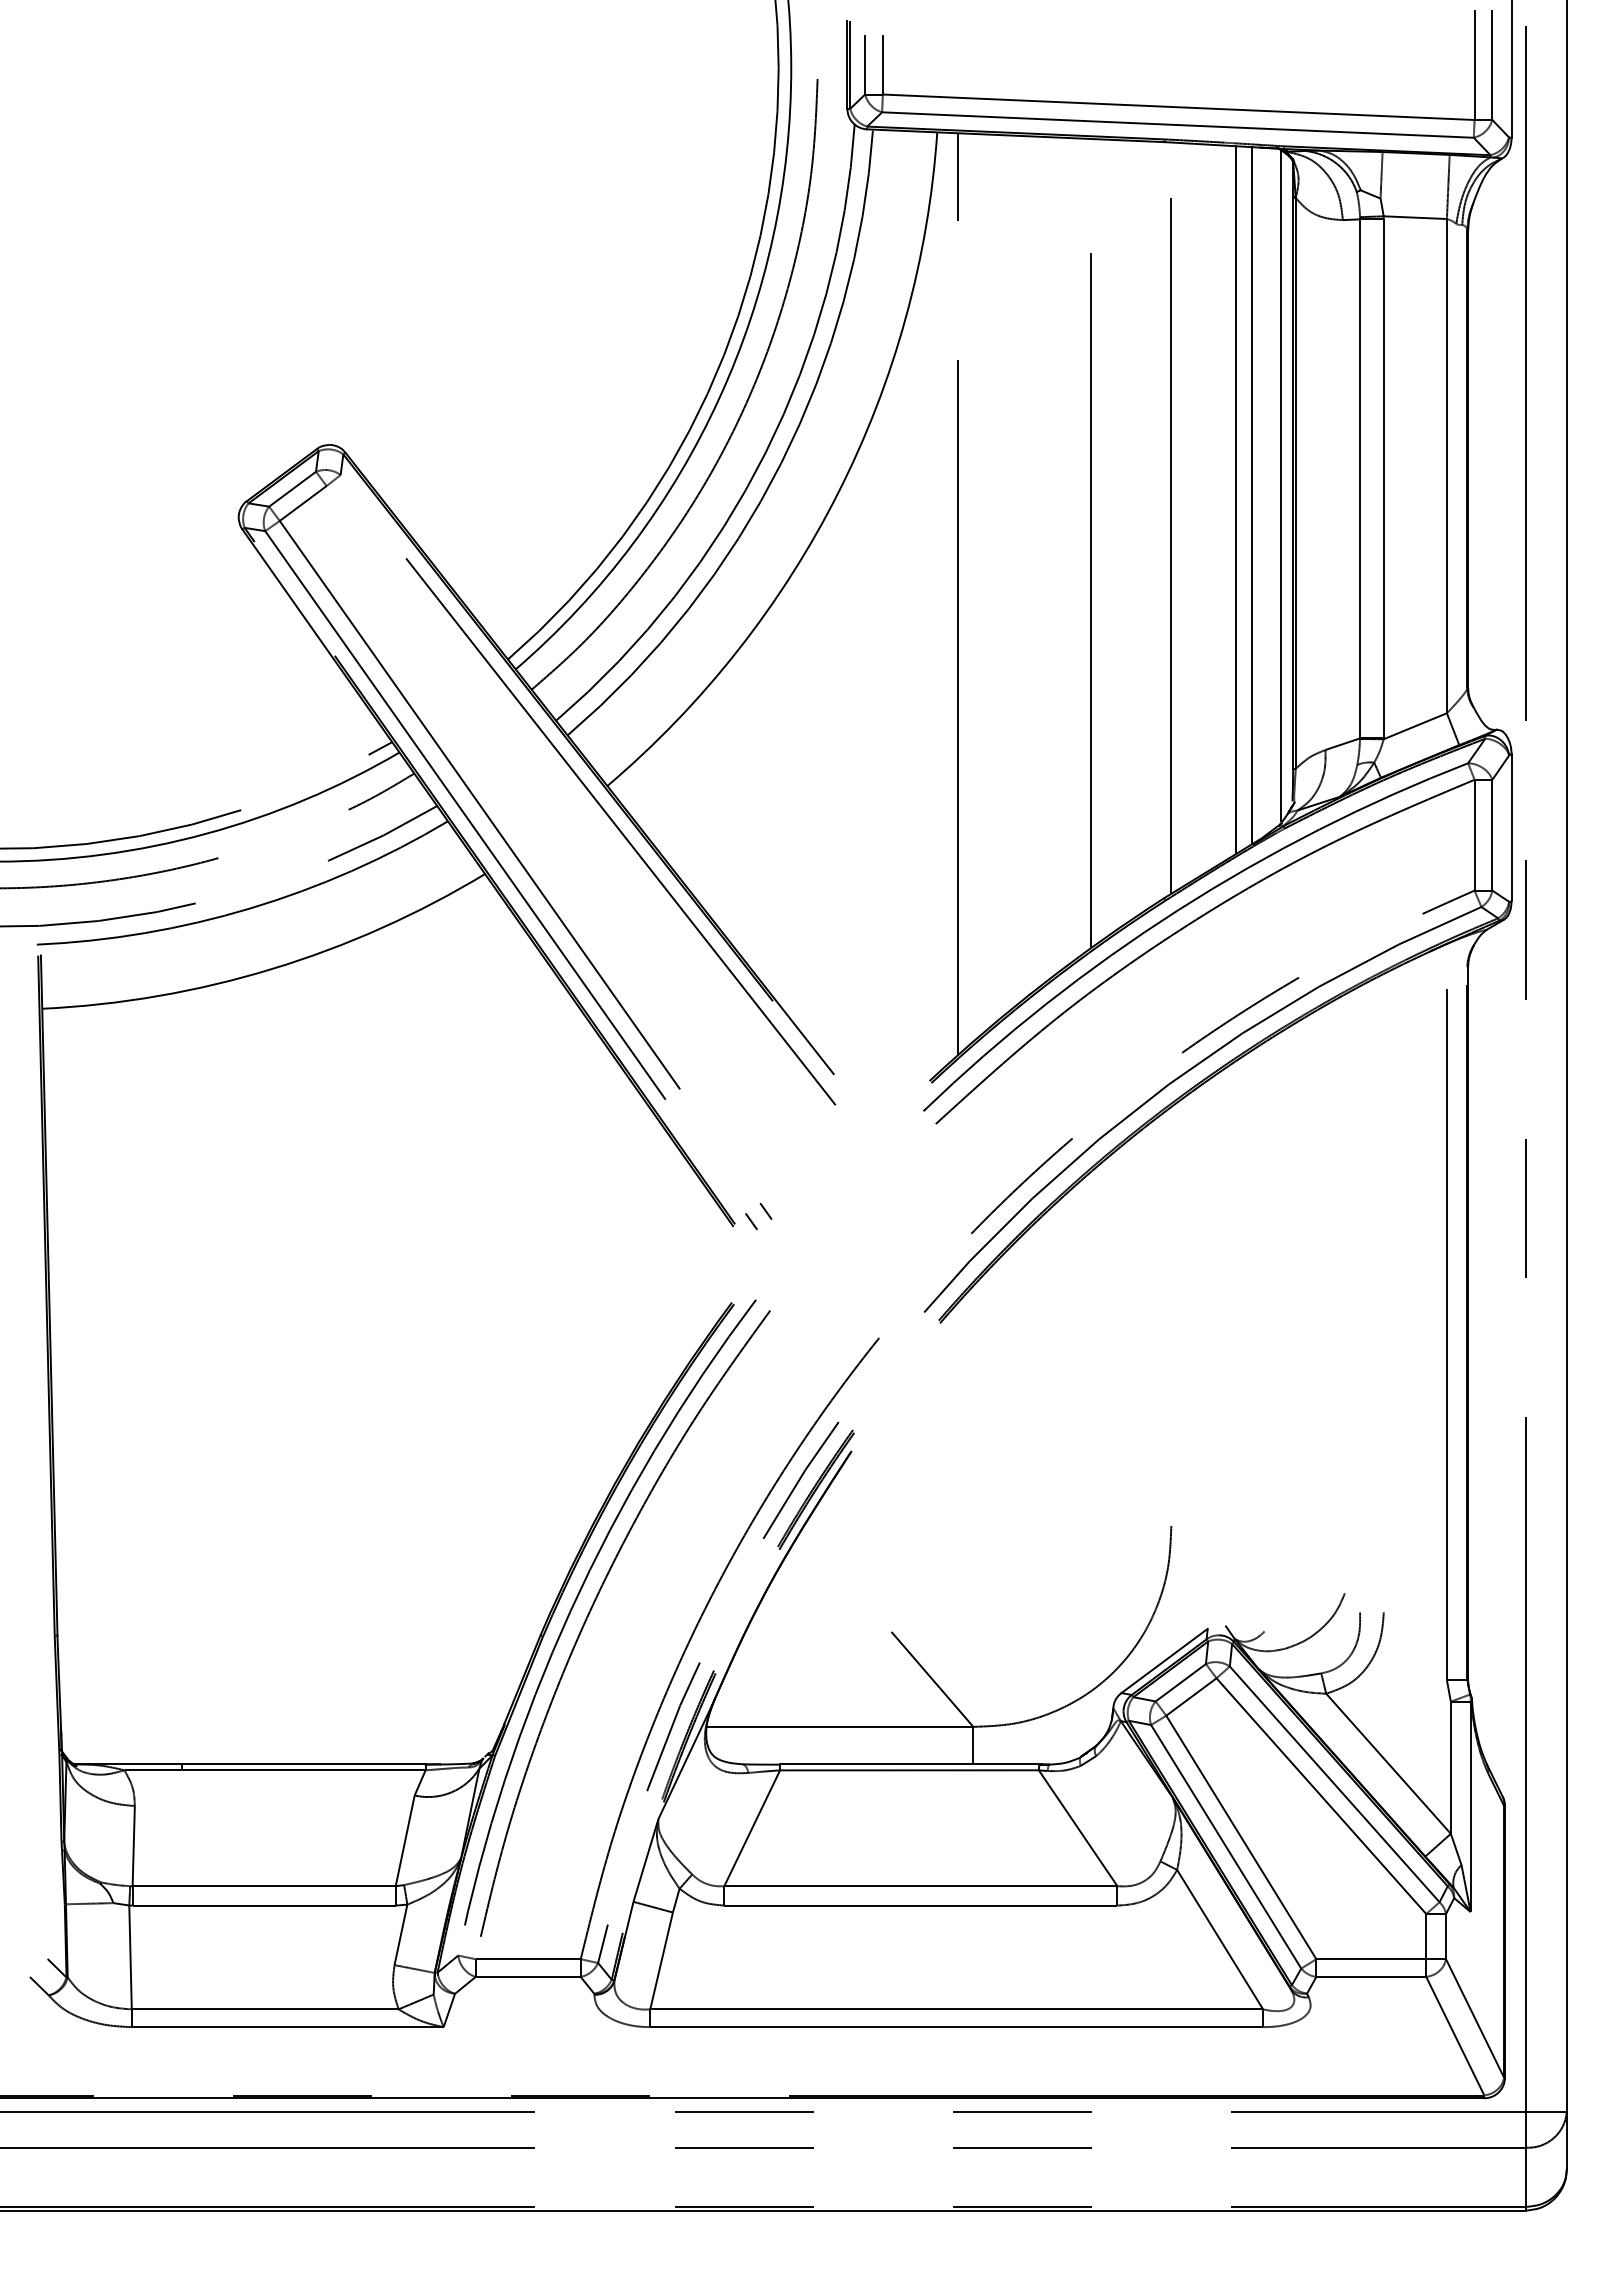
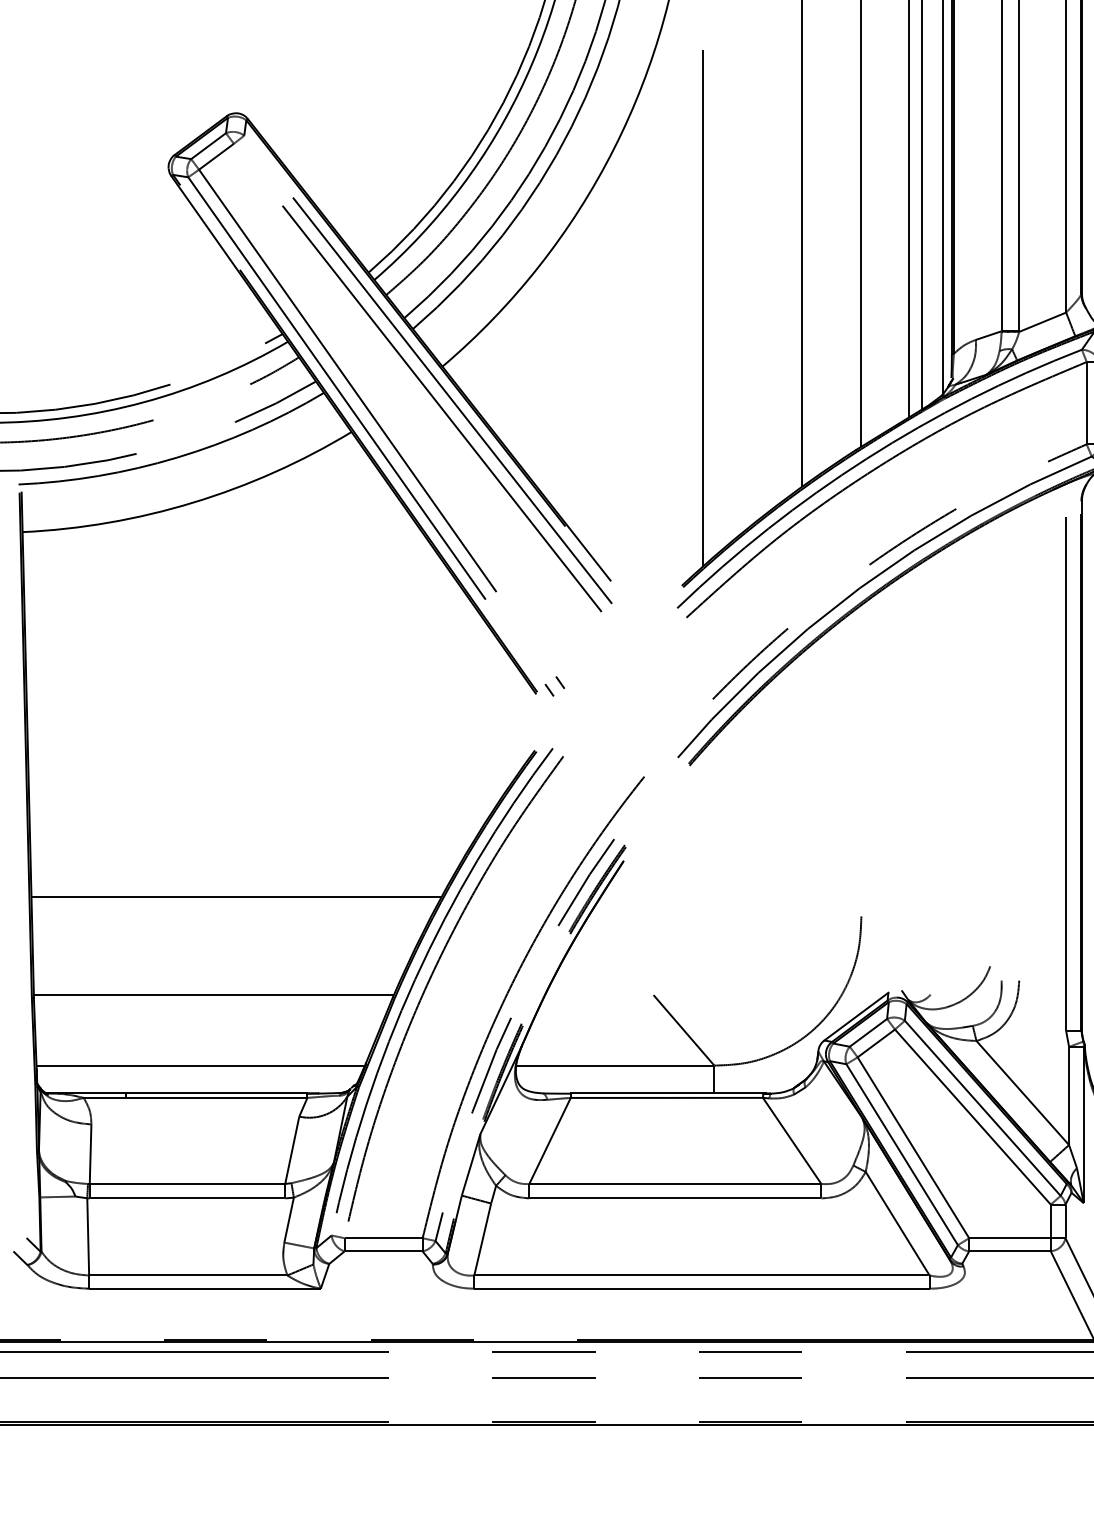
line: (606, 842) -> (441, 408), added
line: (330, 1499) -> (236, 896), added
line: (299, 1631) -> (213, 994), added
line: (281, 1726) -> (200, 1065), added

